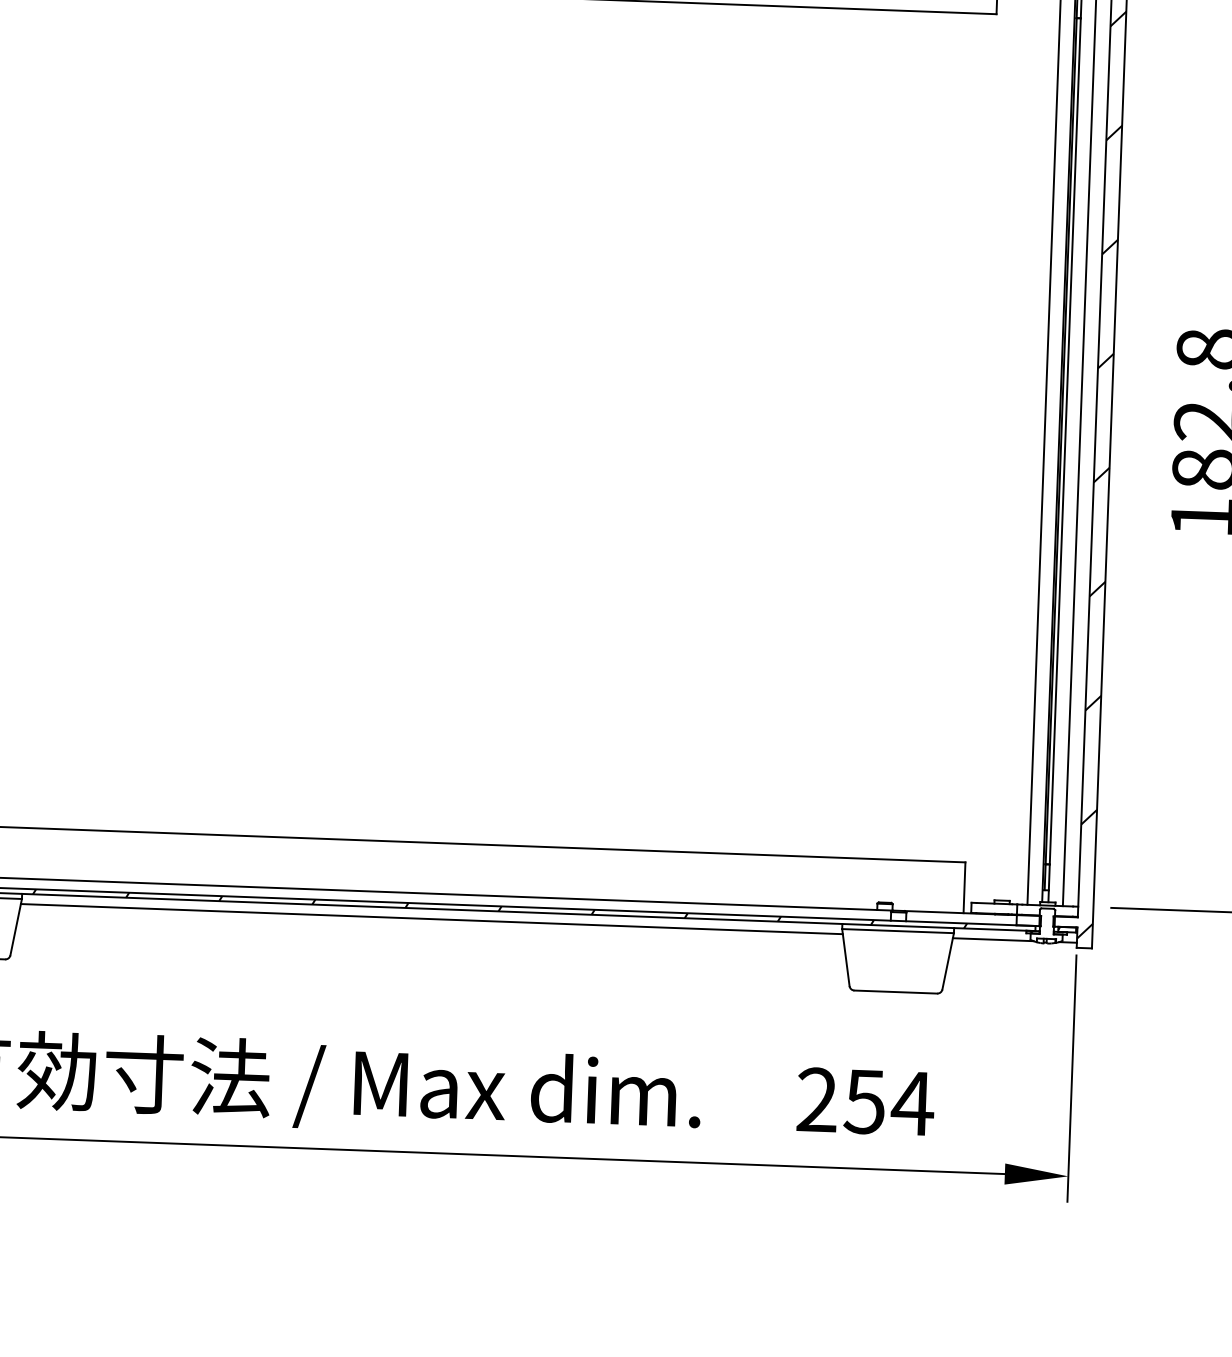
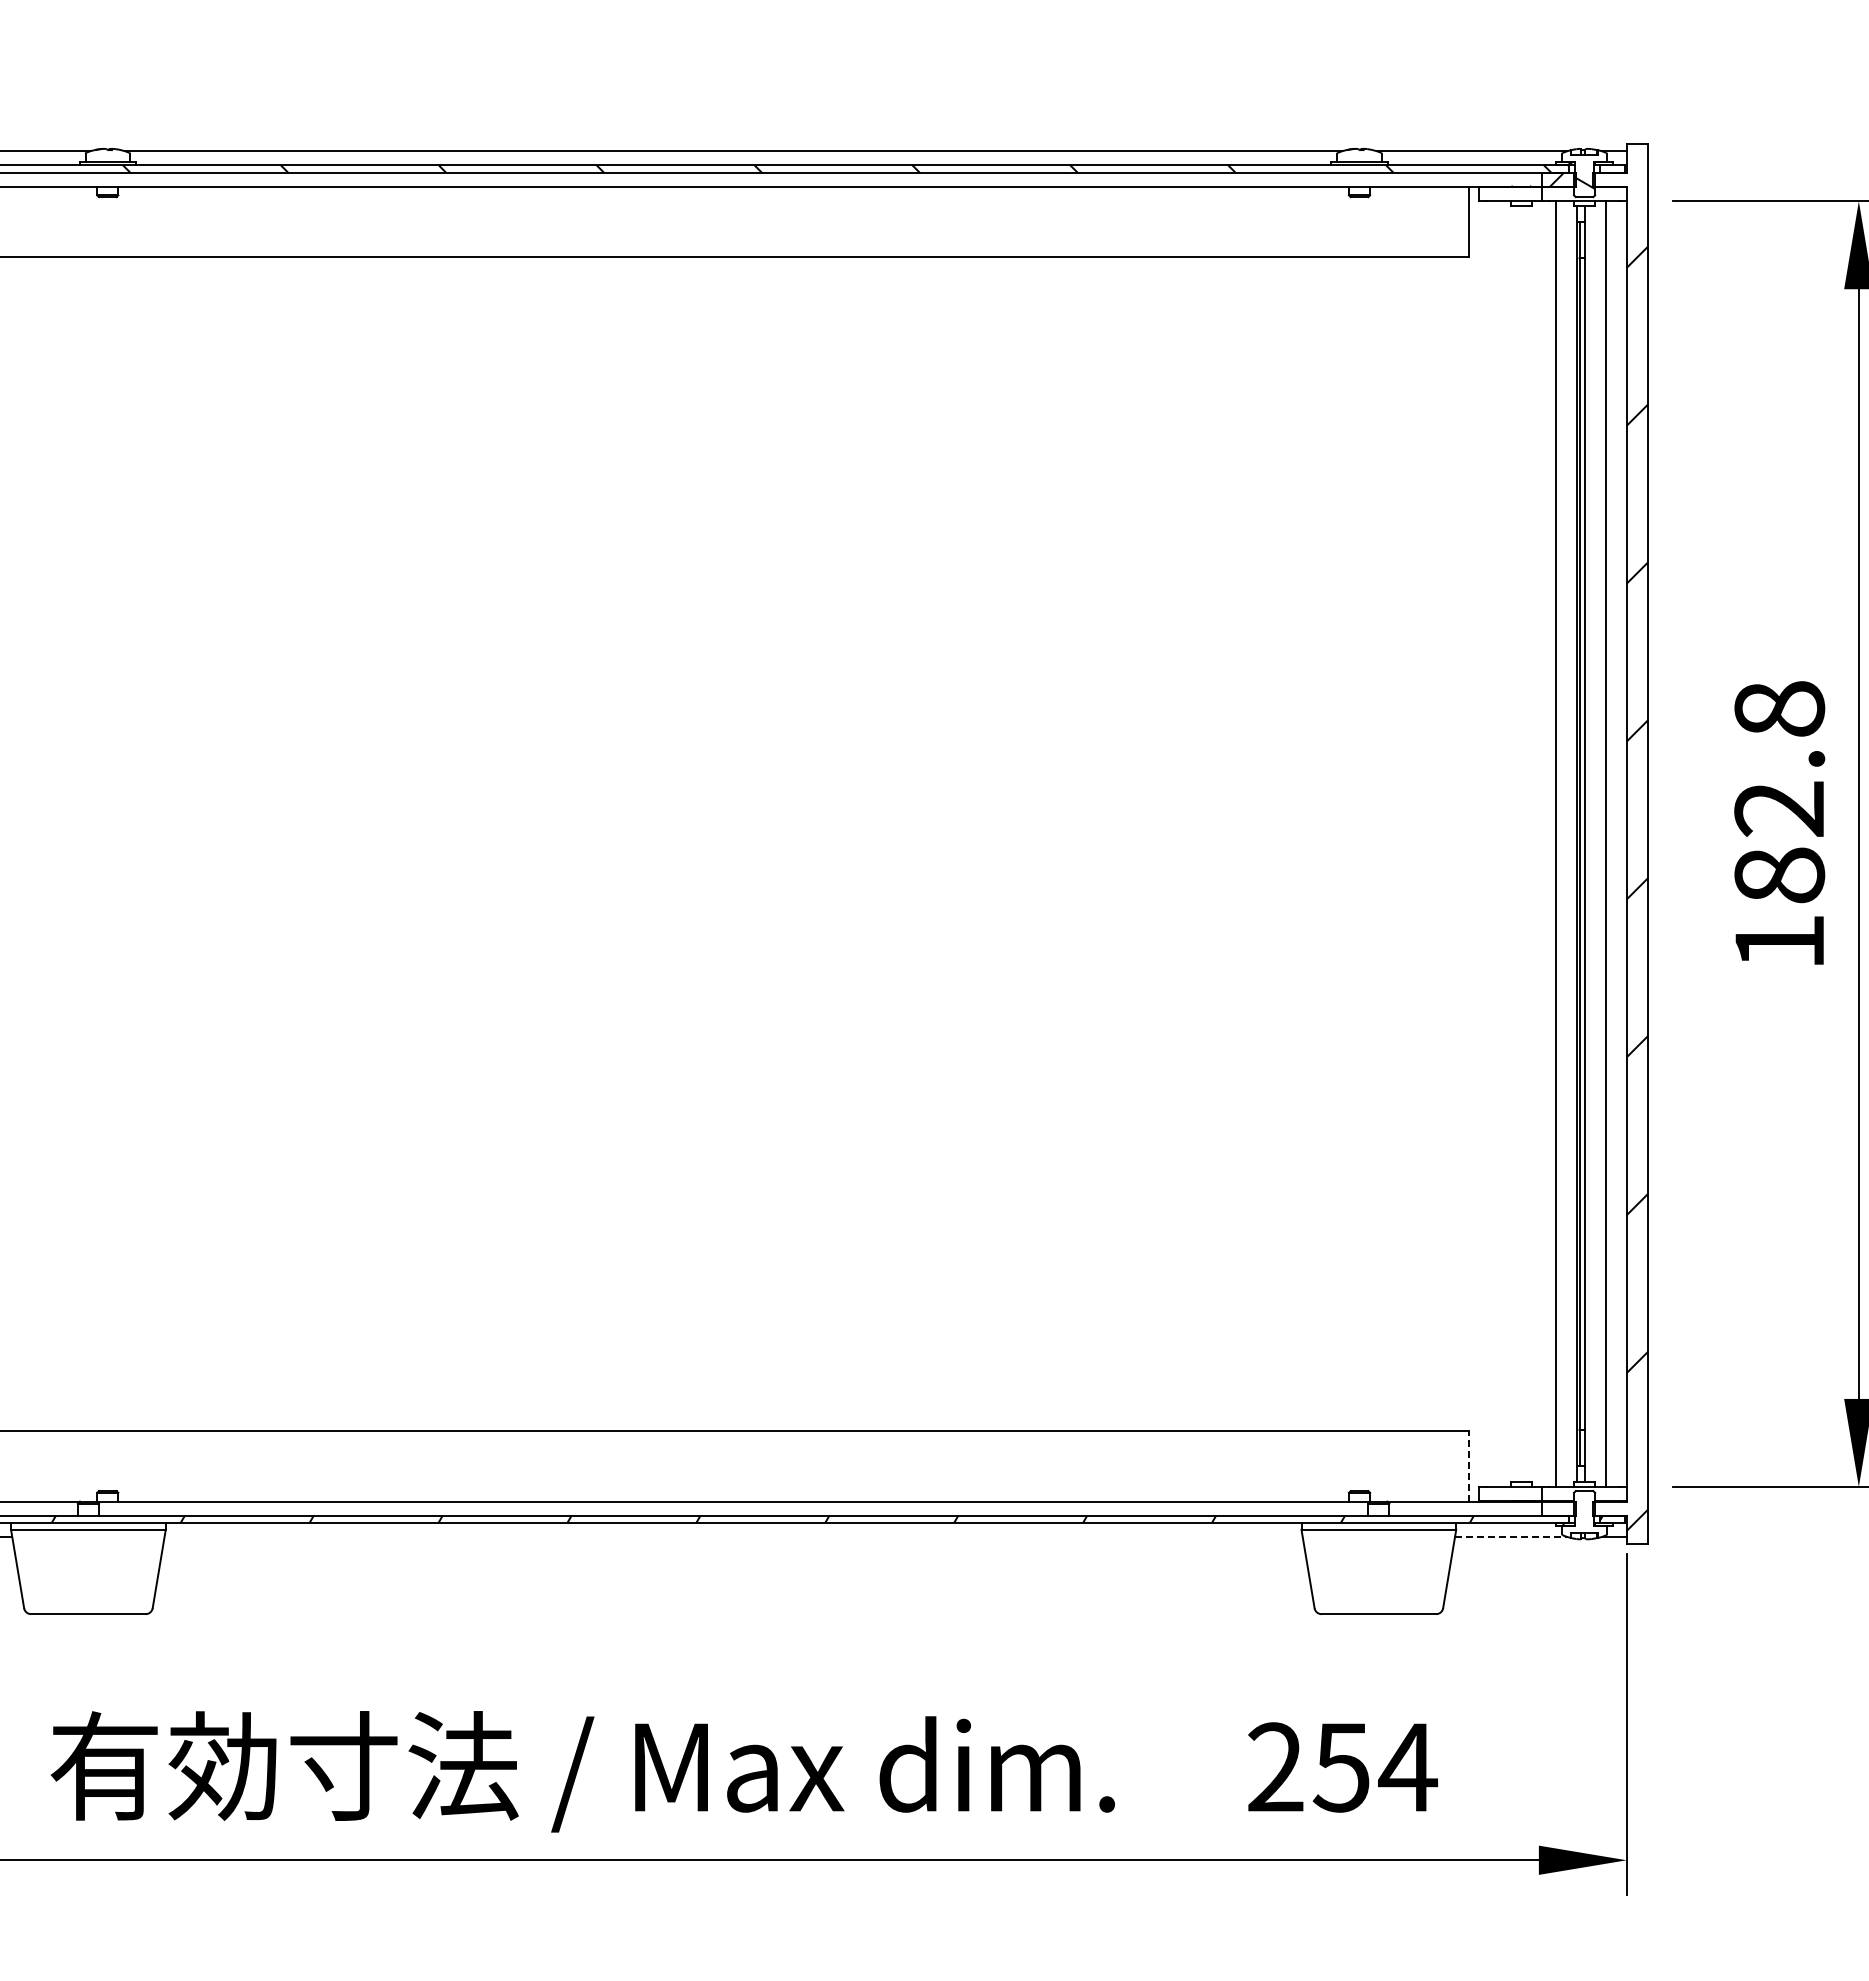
line: (964, 887) -> (1468, 1465), solid -> dashed
line: (431, 918) -> (733, 1536), removed
line: (992, 939) -> (1510, 1536), solid -> dashed

